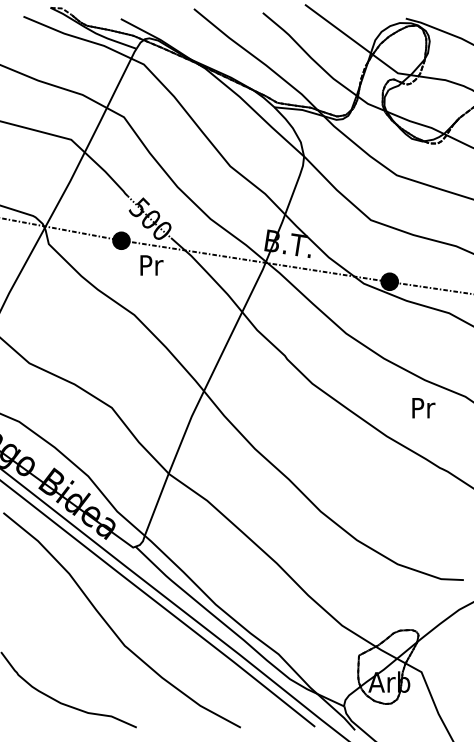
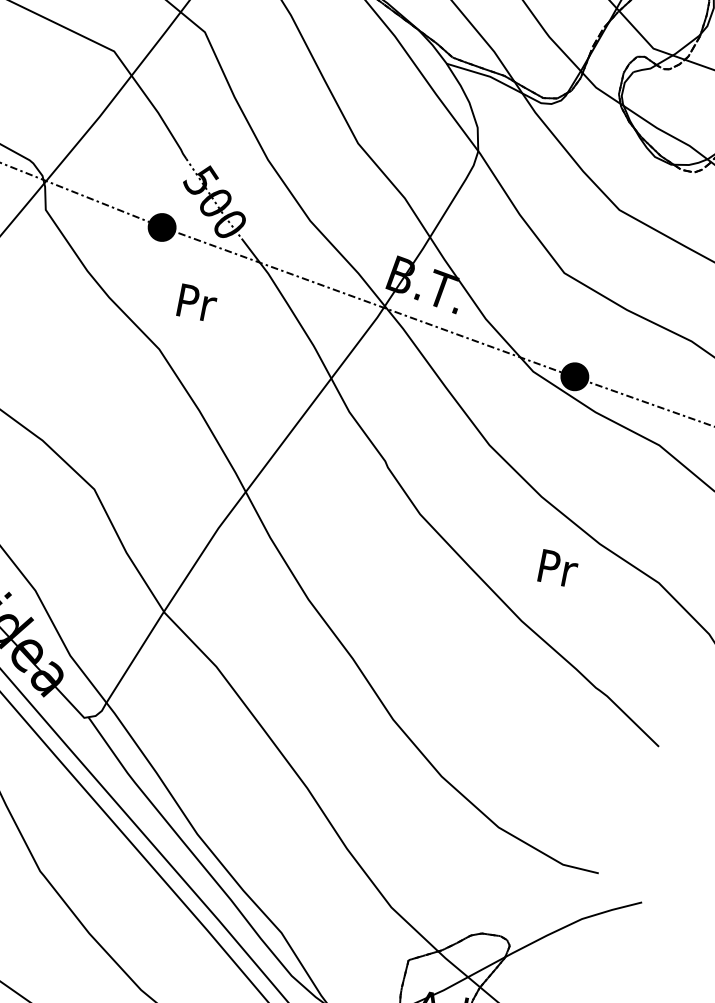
text: (151, 265) -> (196, 303), moved
text: (423, 408) -> (557, 569), moved

